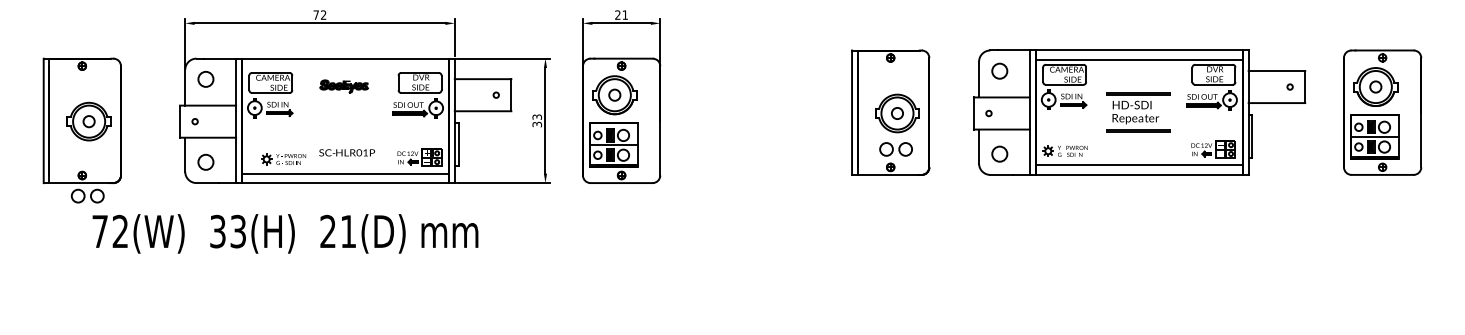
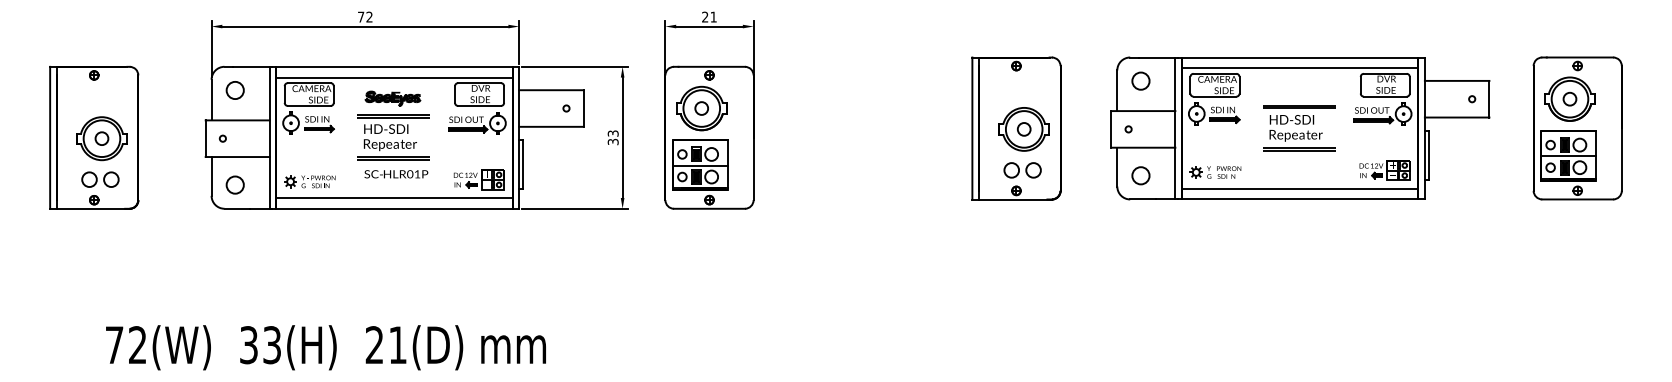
line: (345, 68) -> (394, 77), added
part: (344, 120) -> (393, 137), added
part: (283, 159) -> (309, 181), moved
part: (87, 195) -> (100, 179), moved
text: (285, 233) -> (325, 347), moved

